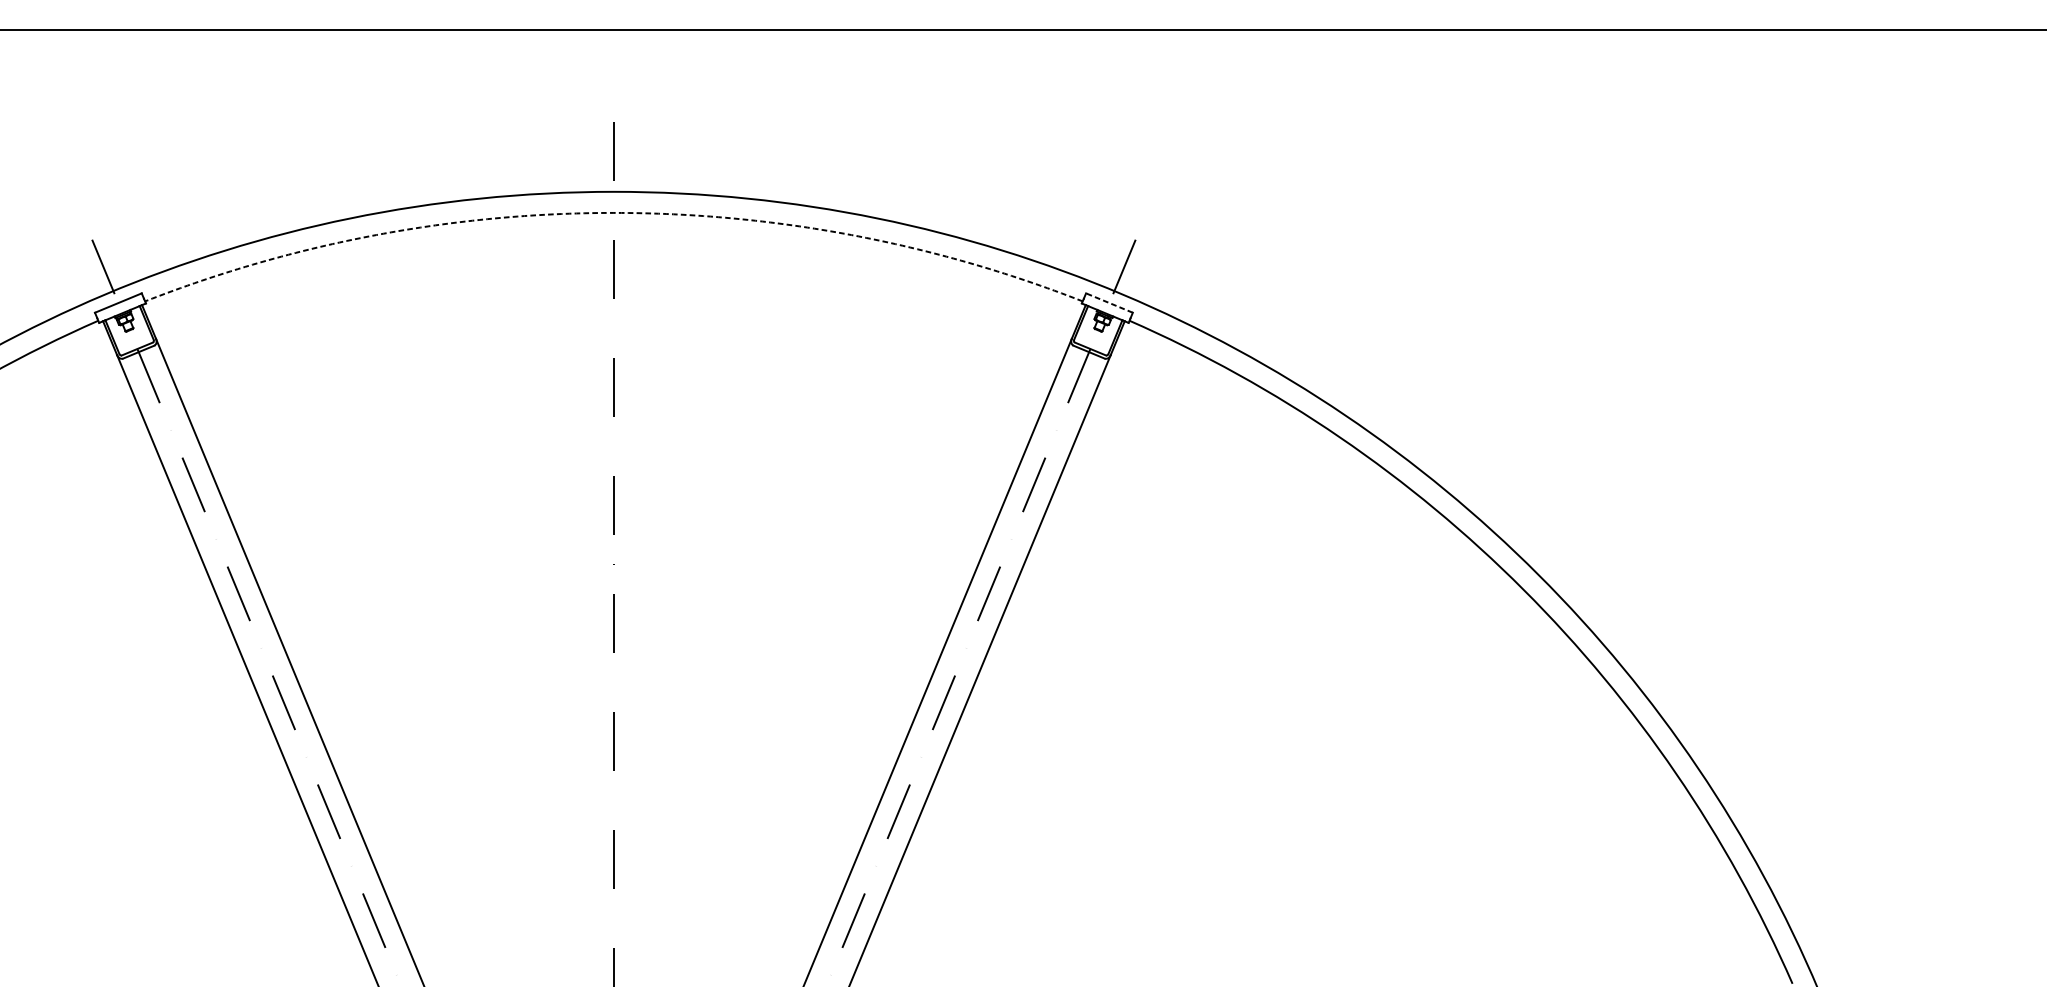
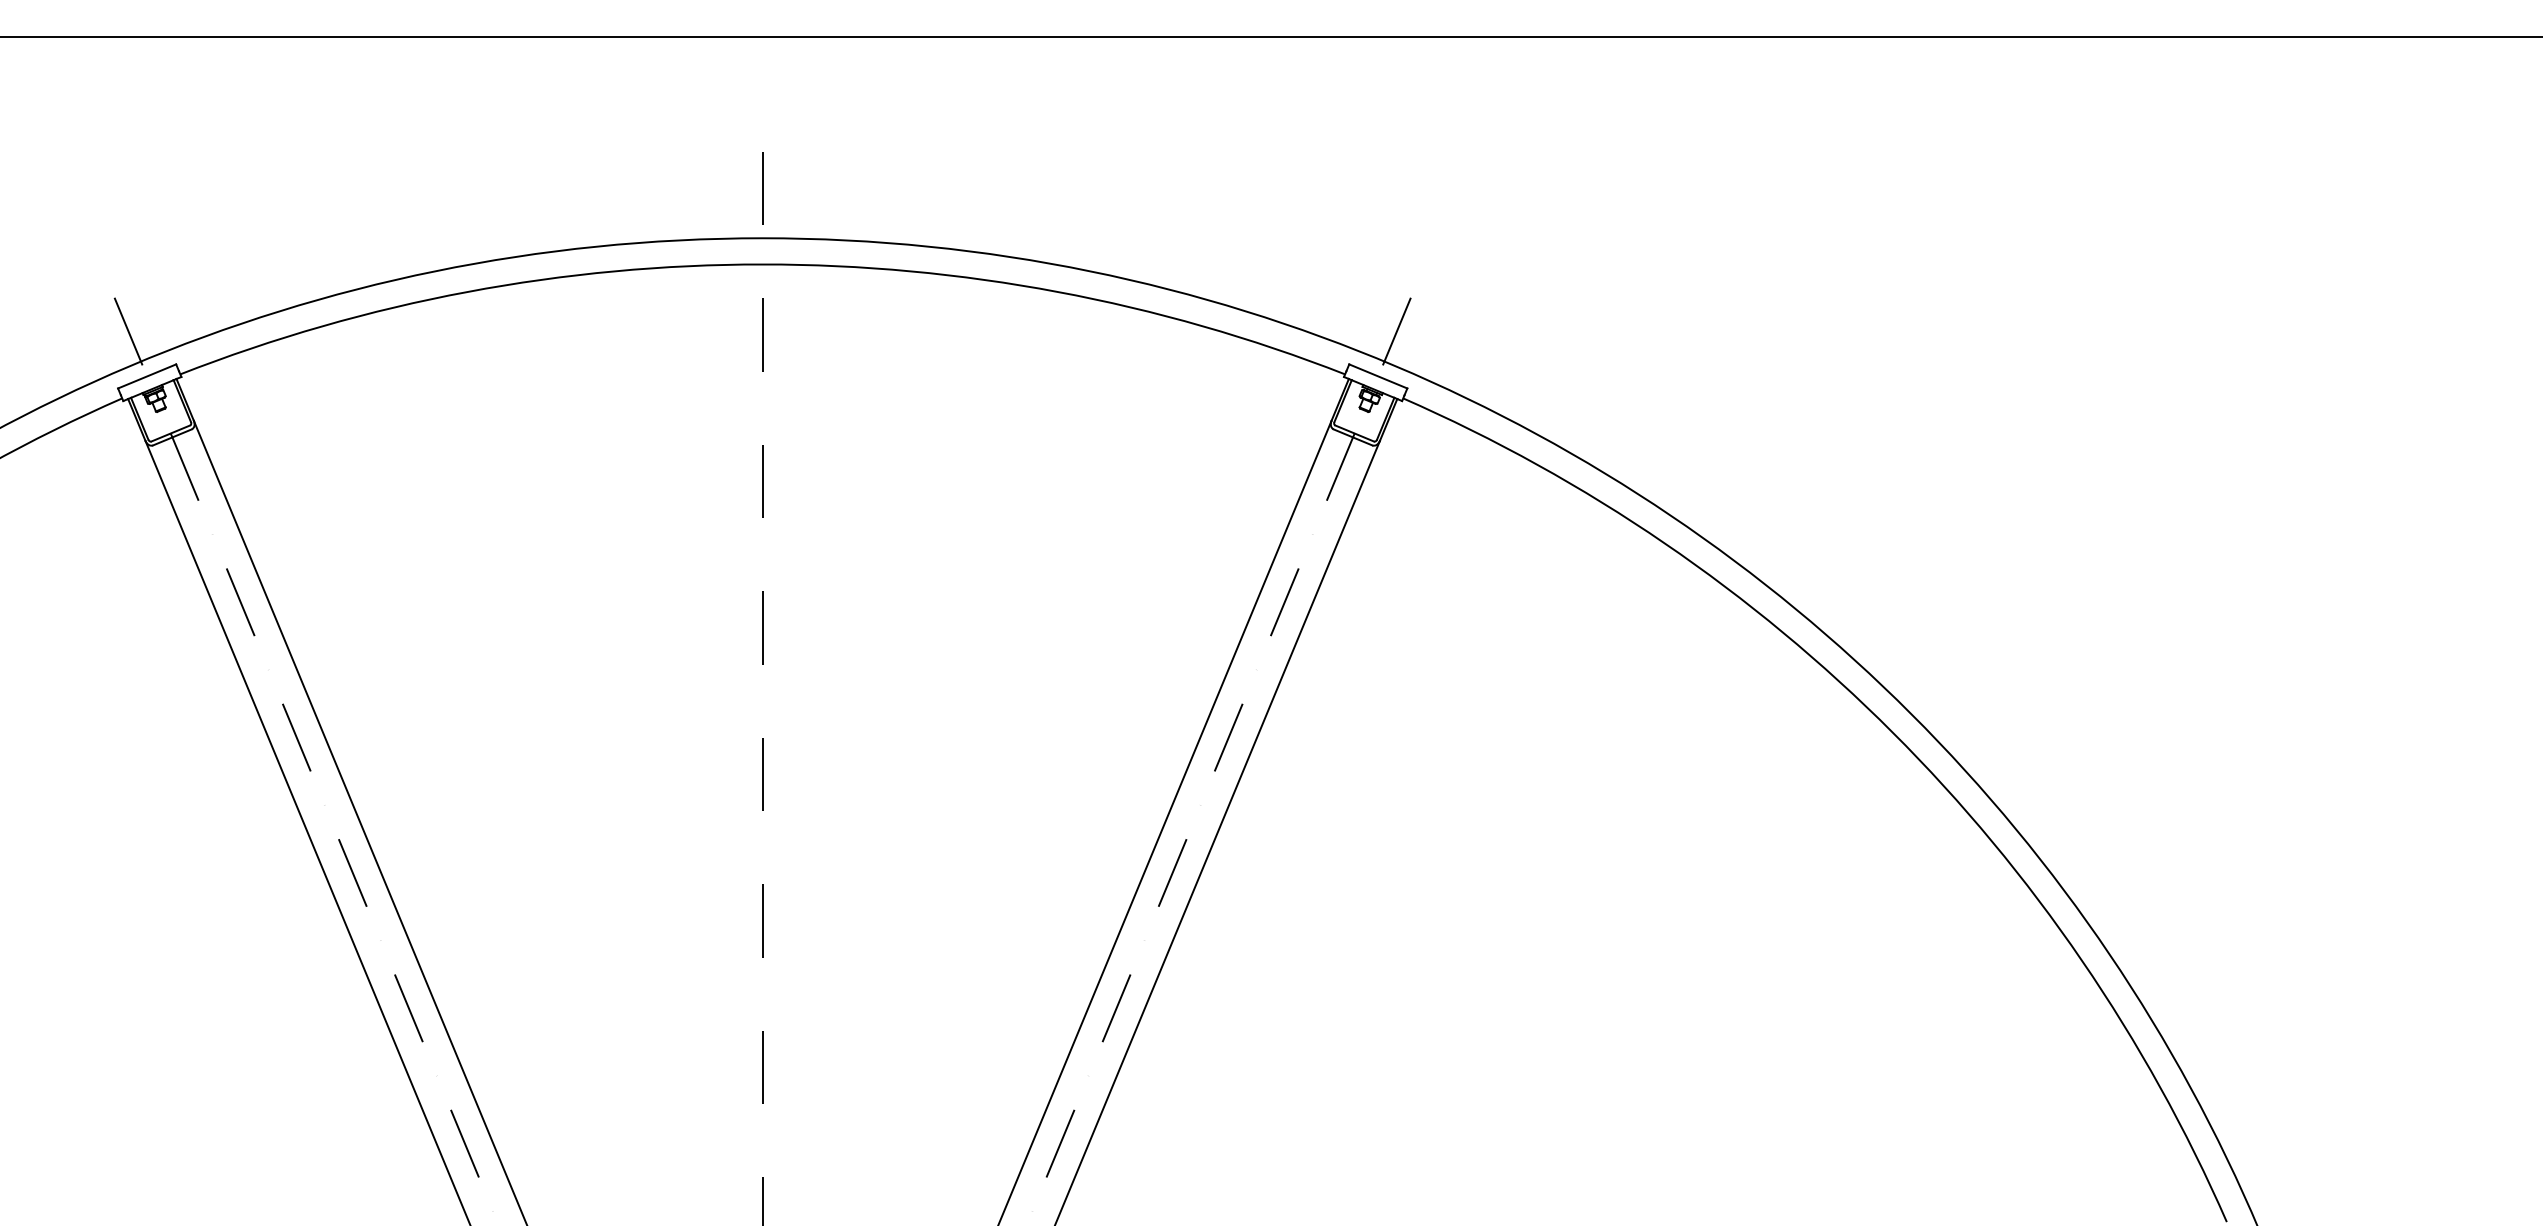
arc: (613, 212) -> (762, 264), dashed -> solid
line: (1108, 303) -> (1377, 376), dashed -> solid

